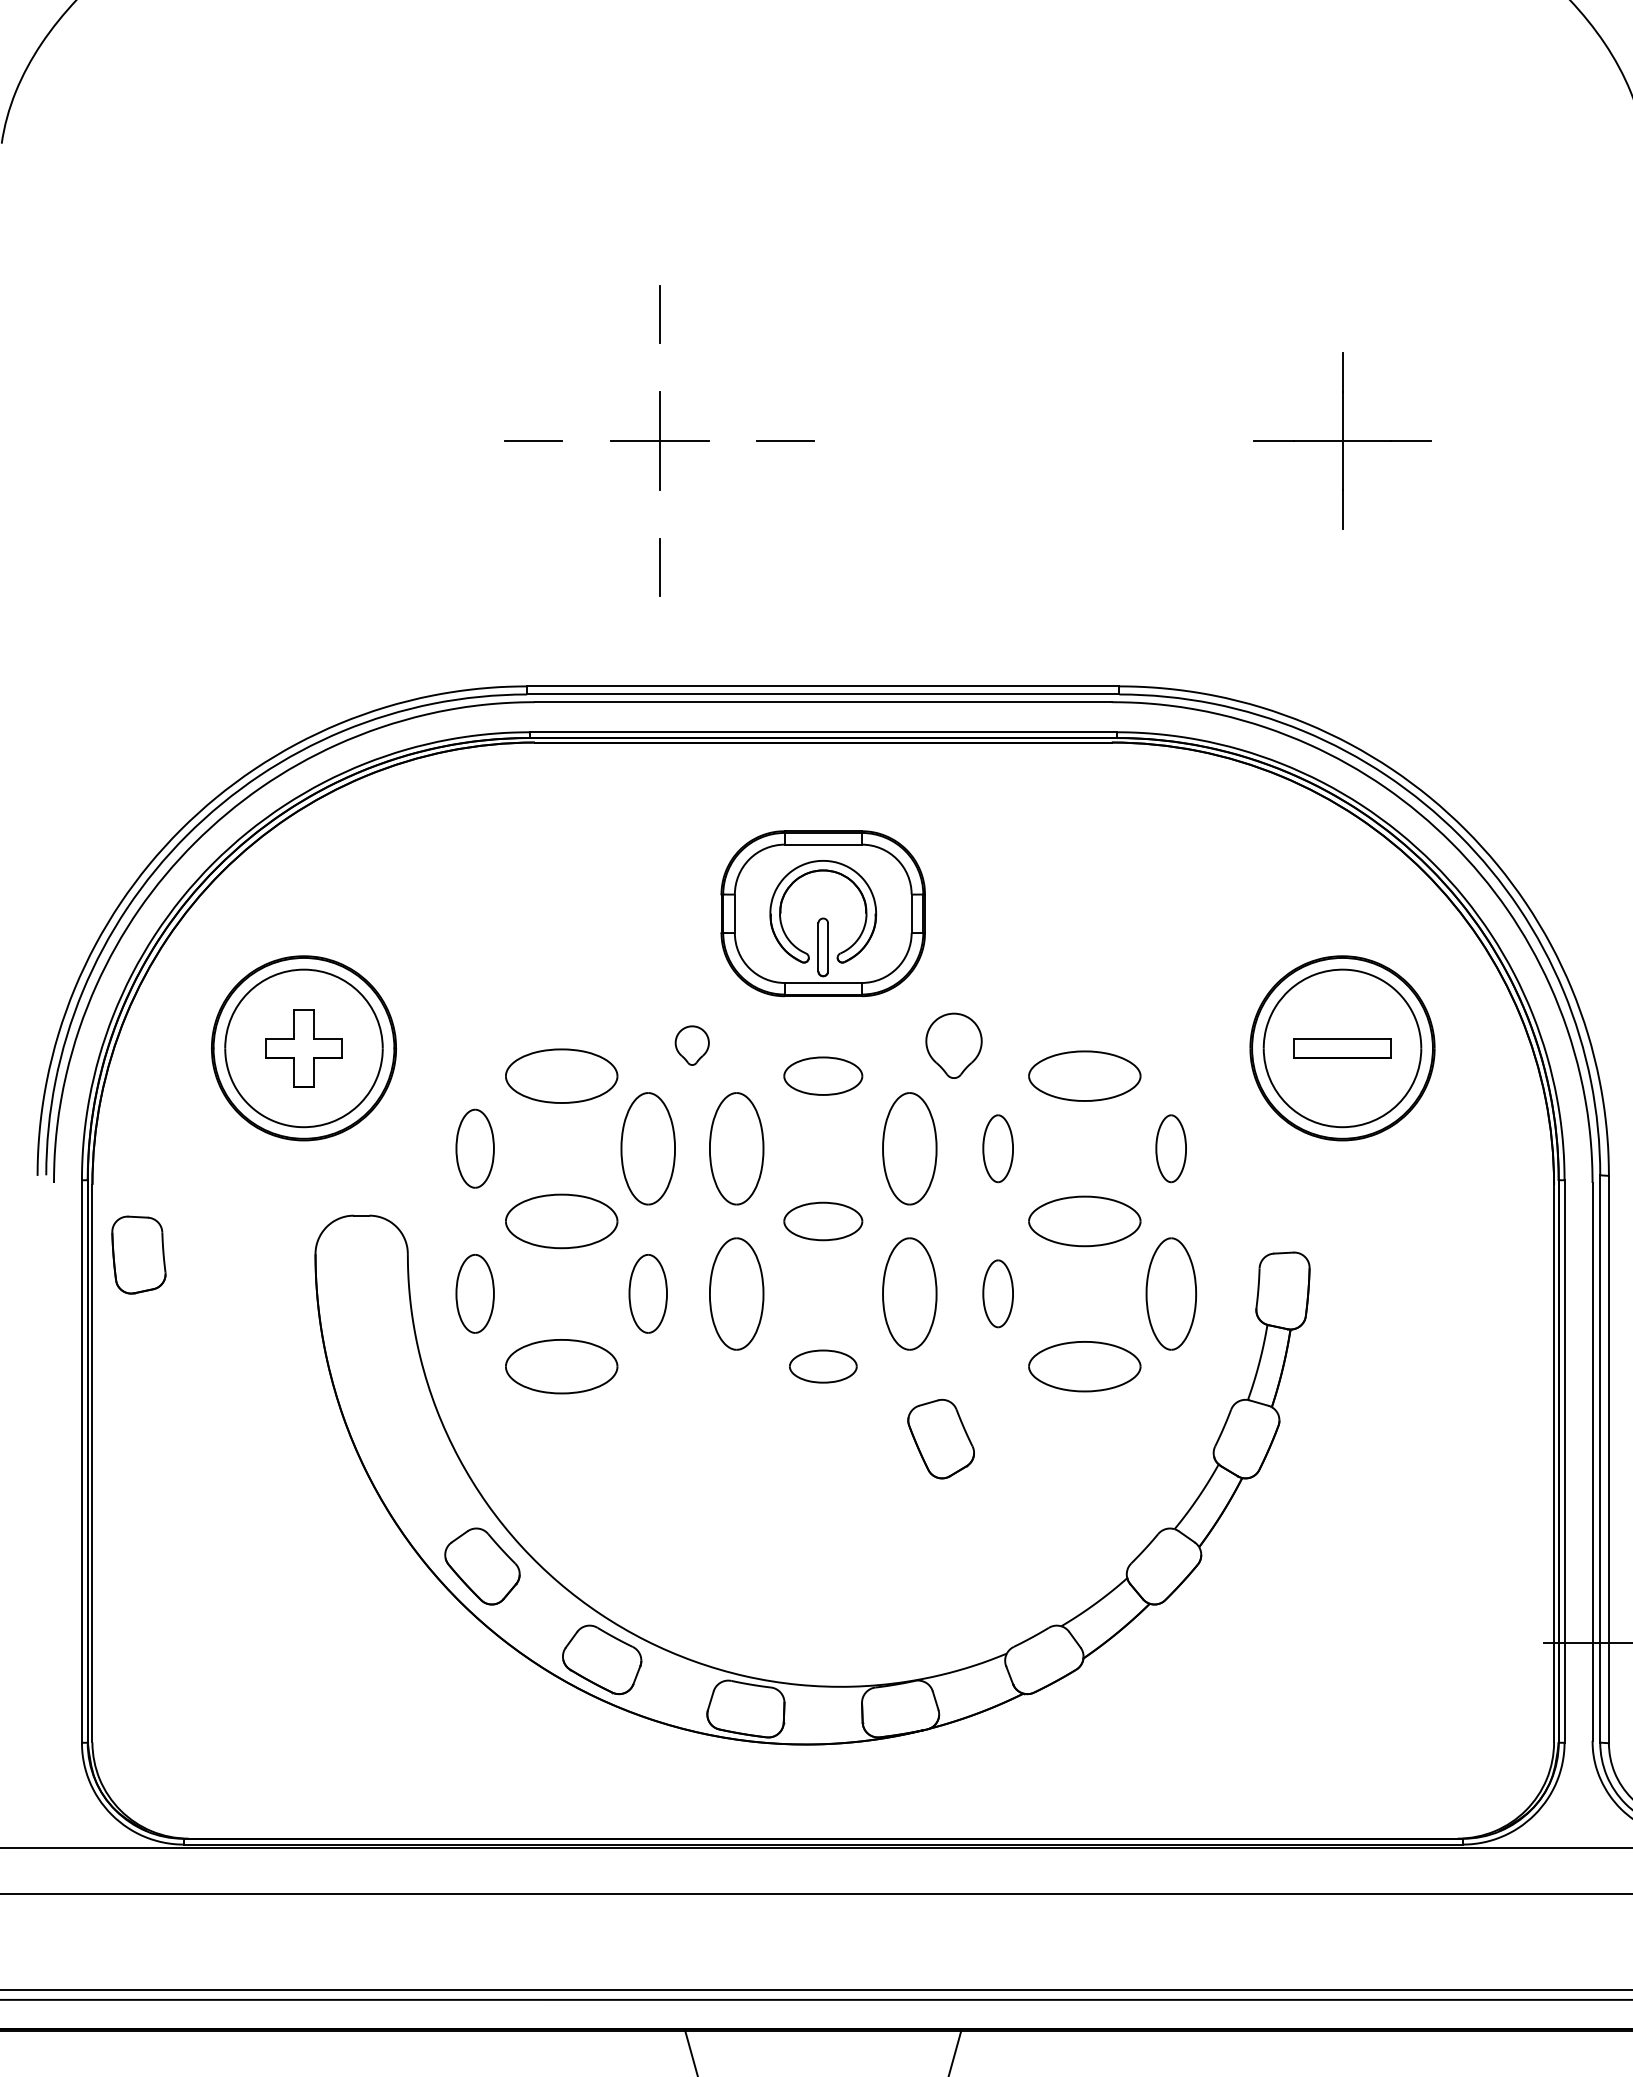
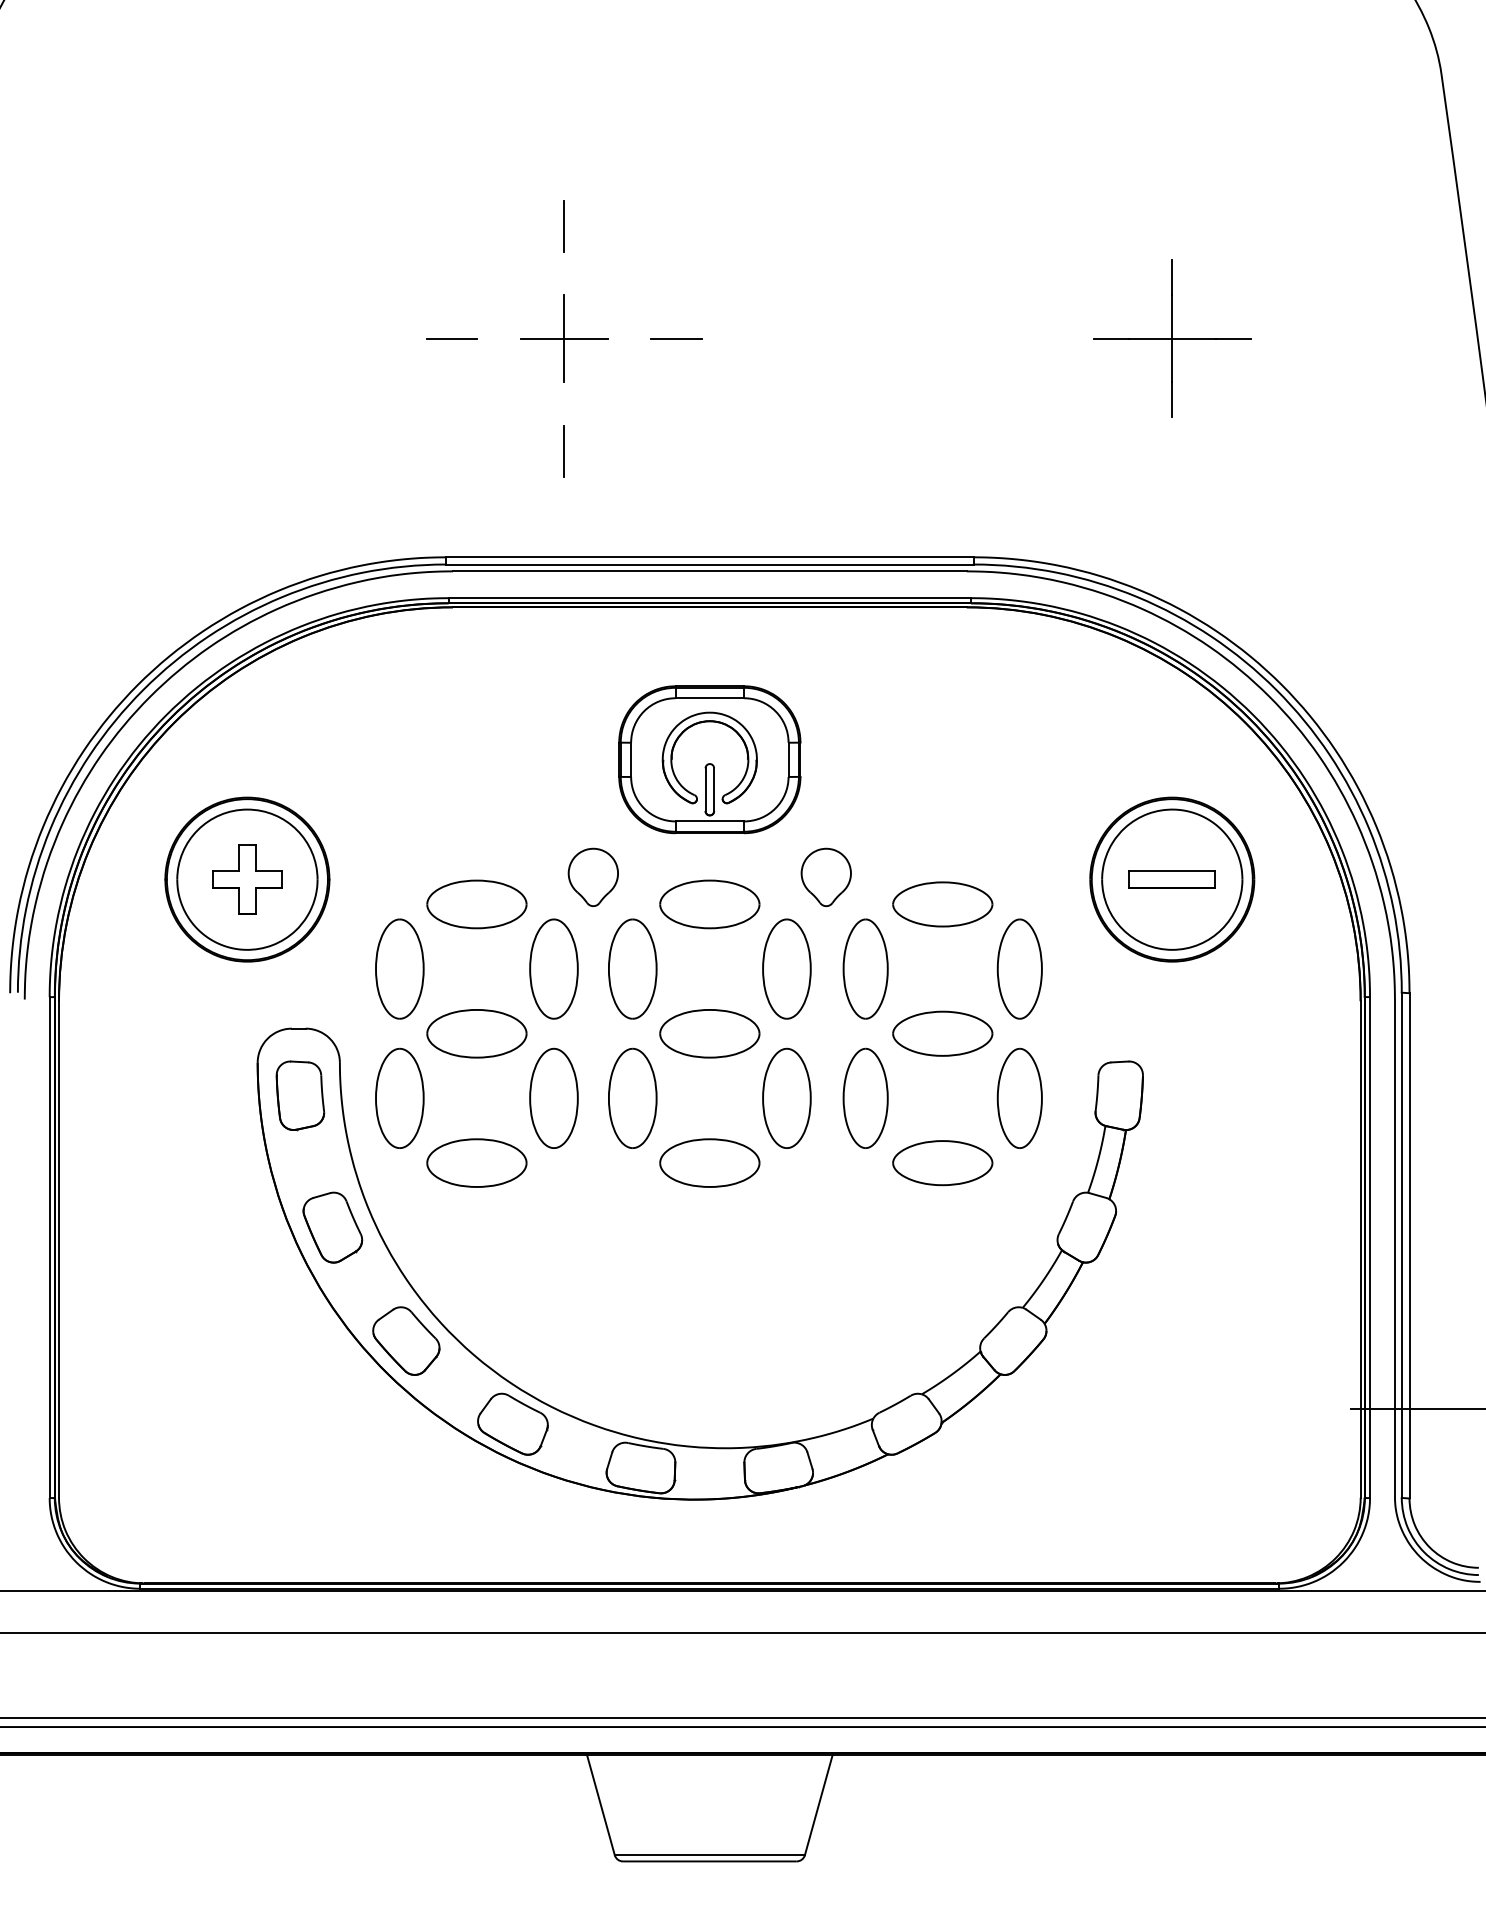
part: (691, 1044) -> (592, 876), size x1.67
part: (822, 1076) -> (709, 904), size x1.43
part: (474, 1148) -> (399, 968), size x1.43
part: (998, 1148) -> (865, 968), size x1.67
part: (1170, 1148) -> (1019, 968), size x1.67
part: (822, 1221) -> (709, 1033), size x1.43
part: (139, 1254) -> (300, 1095), moved
part: (474, 1292) -> (399, 1097), size x1.43
part: (647, 1292) -> (553, 1097), size x1.43
part: (998, 1292) -> (865, 1097), size x1.67
part: (822, 1365) -> (709, 1162), size x1.67
part: (940, 1438) -> (332, 1227), moved

